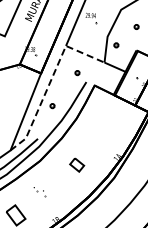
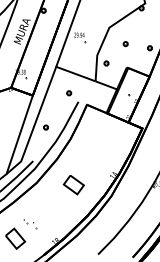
line: (50, 81) -> (42, 103), dashed -> solid
part: (76, 165) -> (73, 185), size x1.43
part: (40, 192) -> (30, 224), moved

